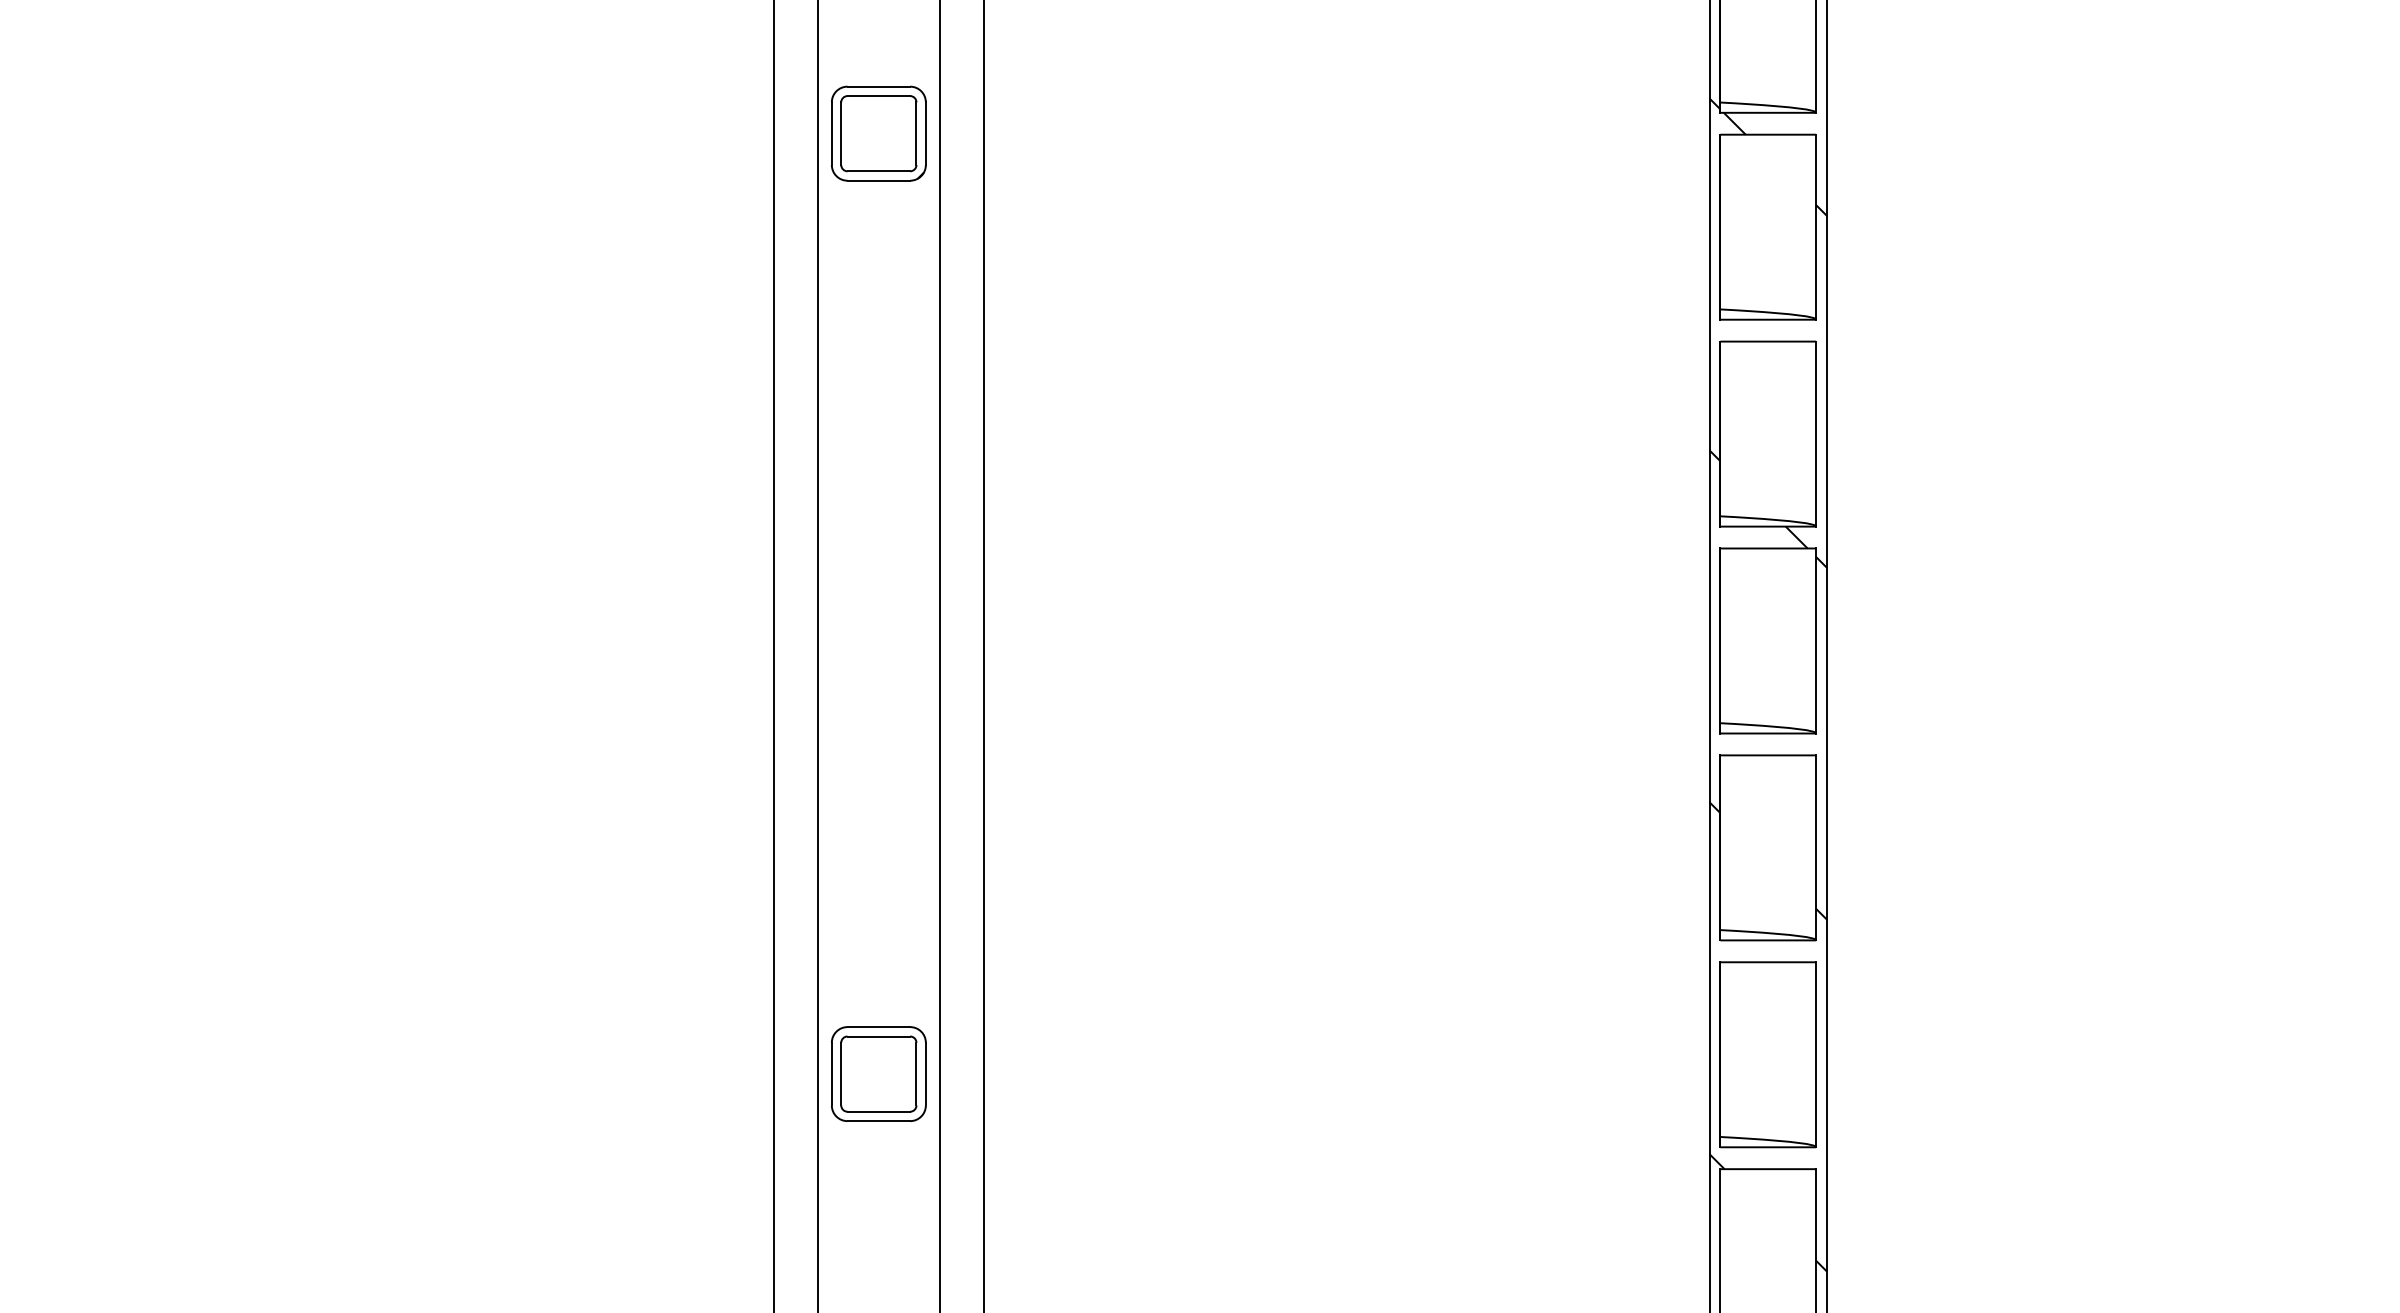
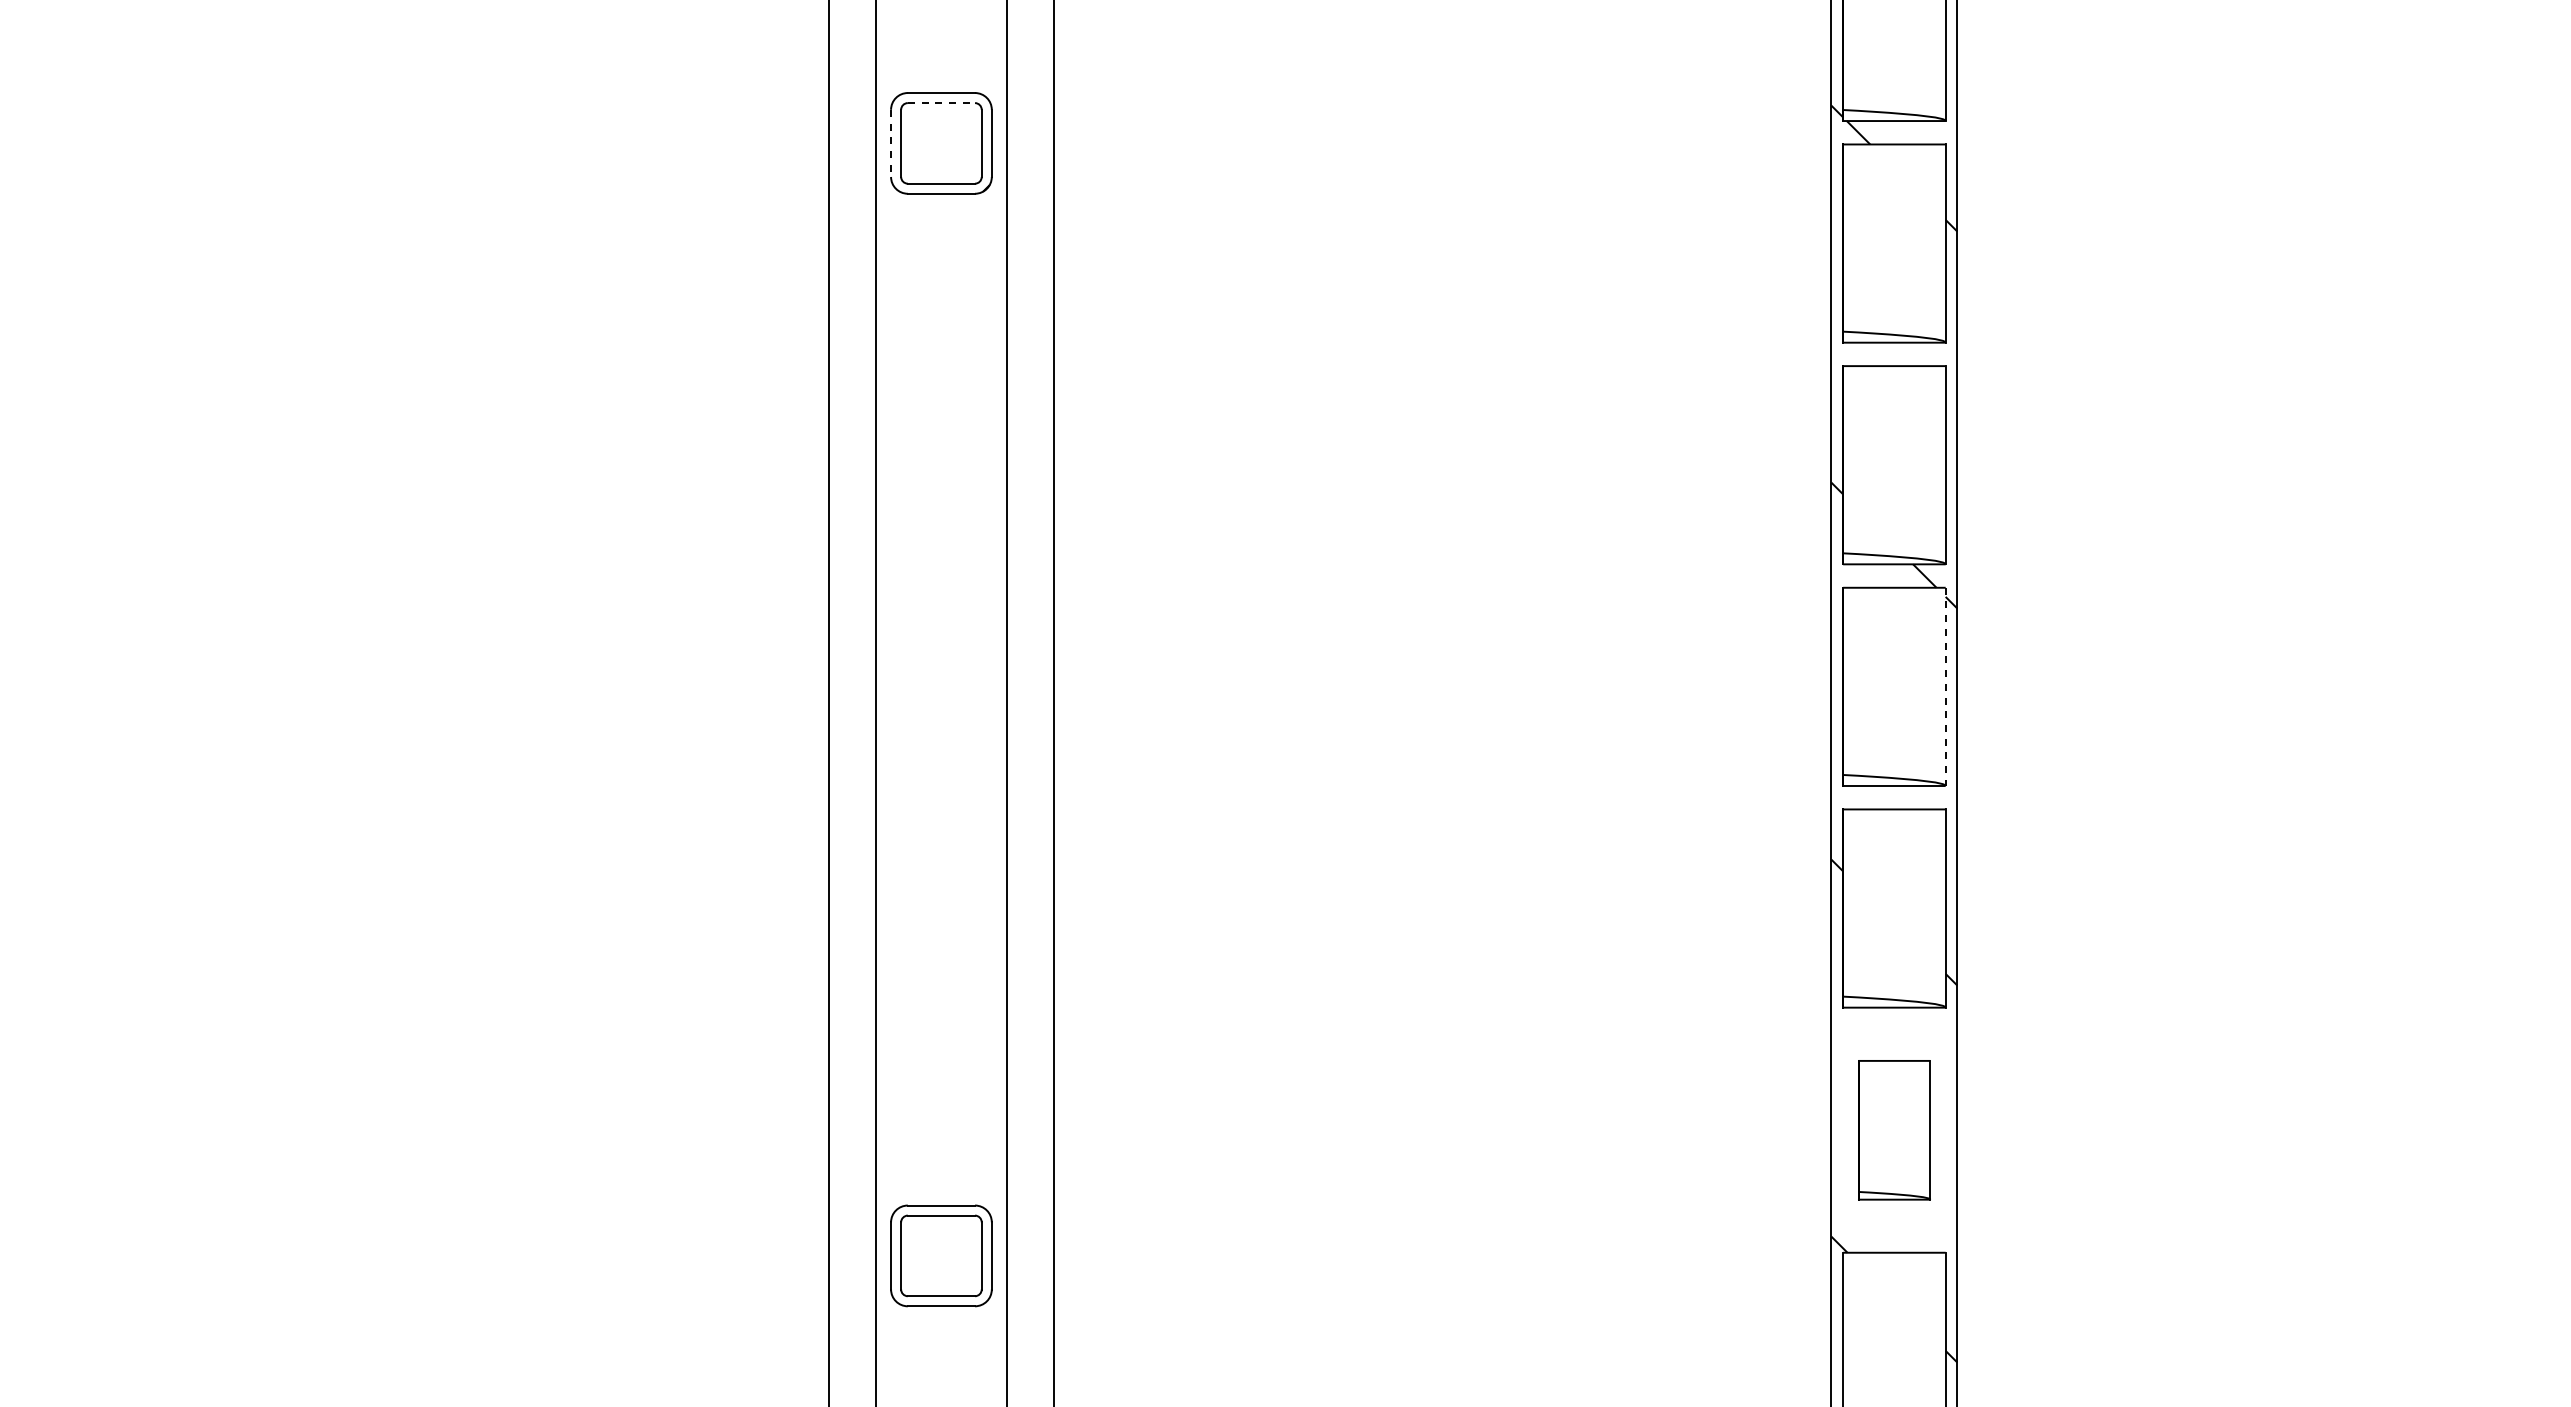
line: (878, 96) -> (941, 103), solid -> dashed
line: (832, 133) -> (891, 143), solid -> dashed
line: (1816, 641) -> (1945, 687), solid -> dashed
part: (1768, 1055) -> (1894, 1130), size x0.7
part: (878, 1073) -> (941, 1255), moved

